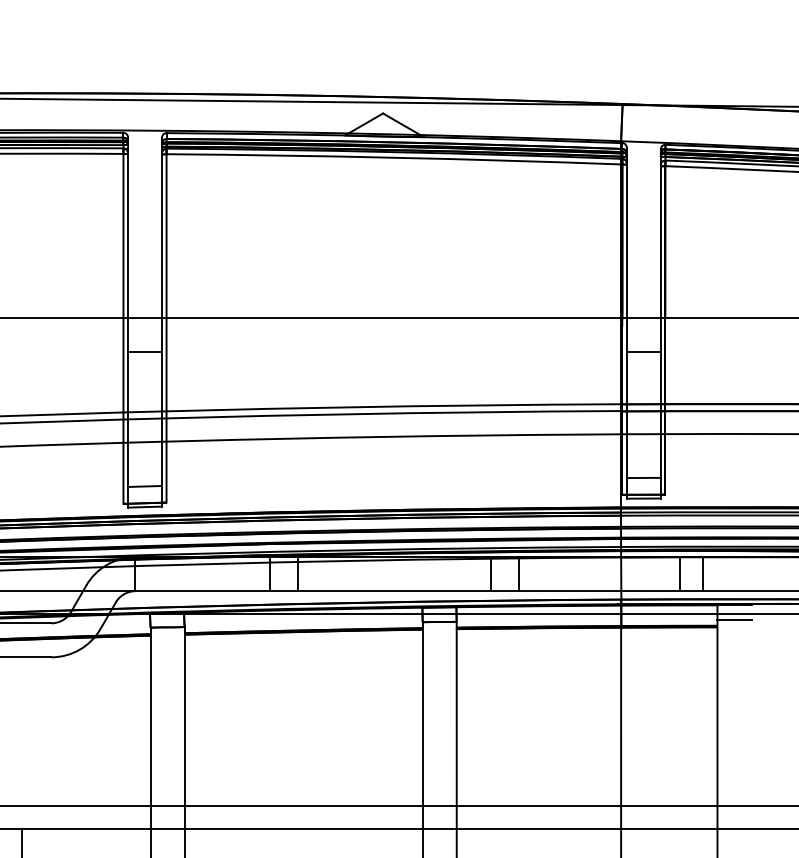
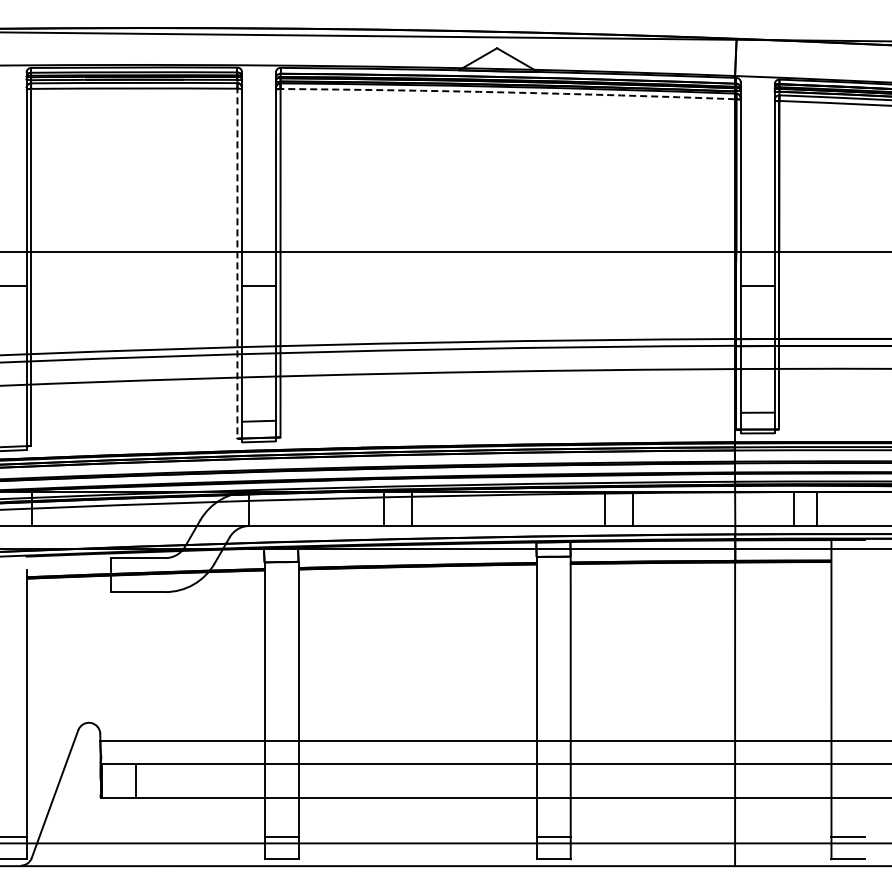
arc: (393, 157) -> (507, 92), solid -> dashed
line: (123, 322) -> (237, 257), solid -> dashed
line: (734, 619) -> (848, 554), removed

